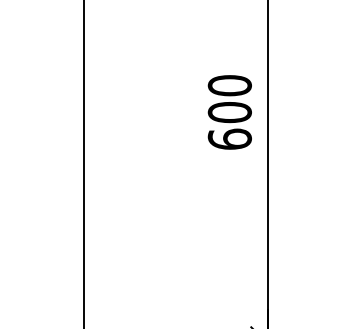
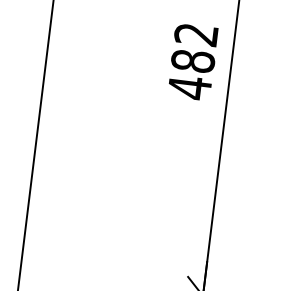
text: (229, 112) -> (192, 61), 600 -> 482

